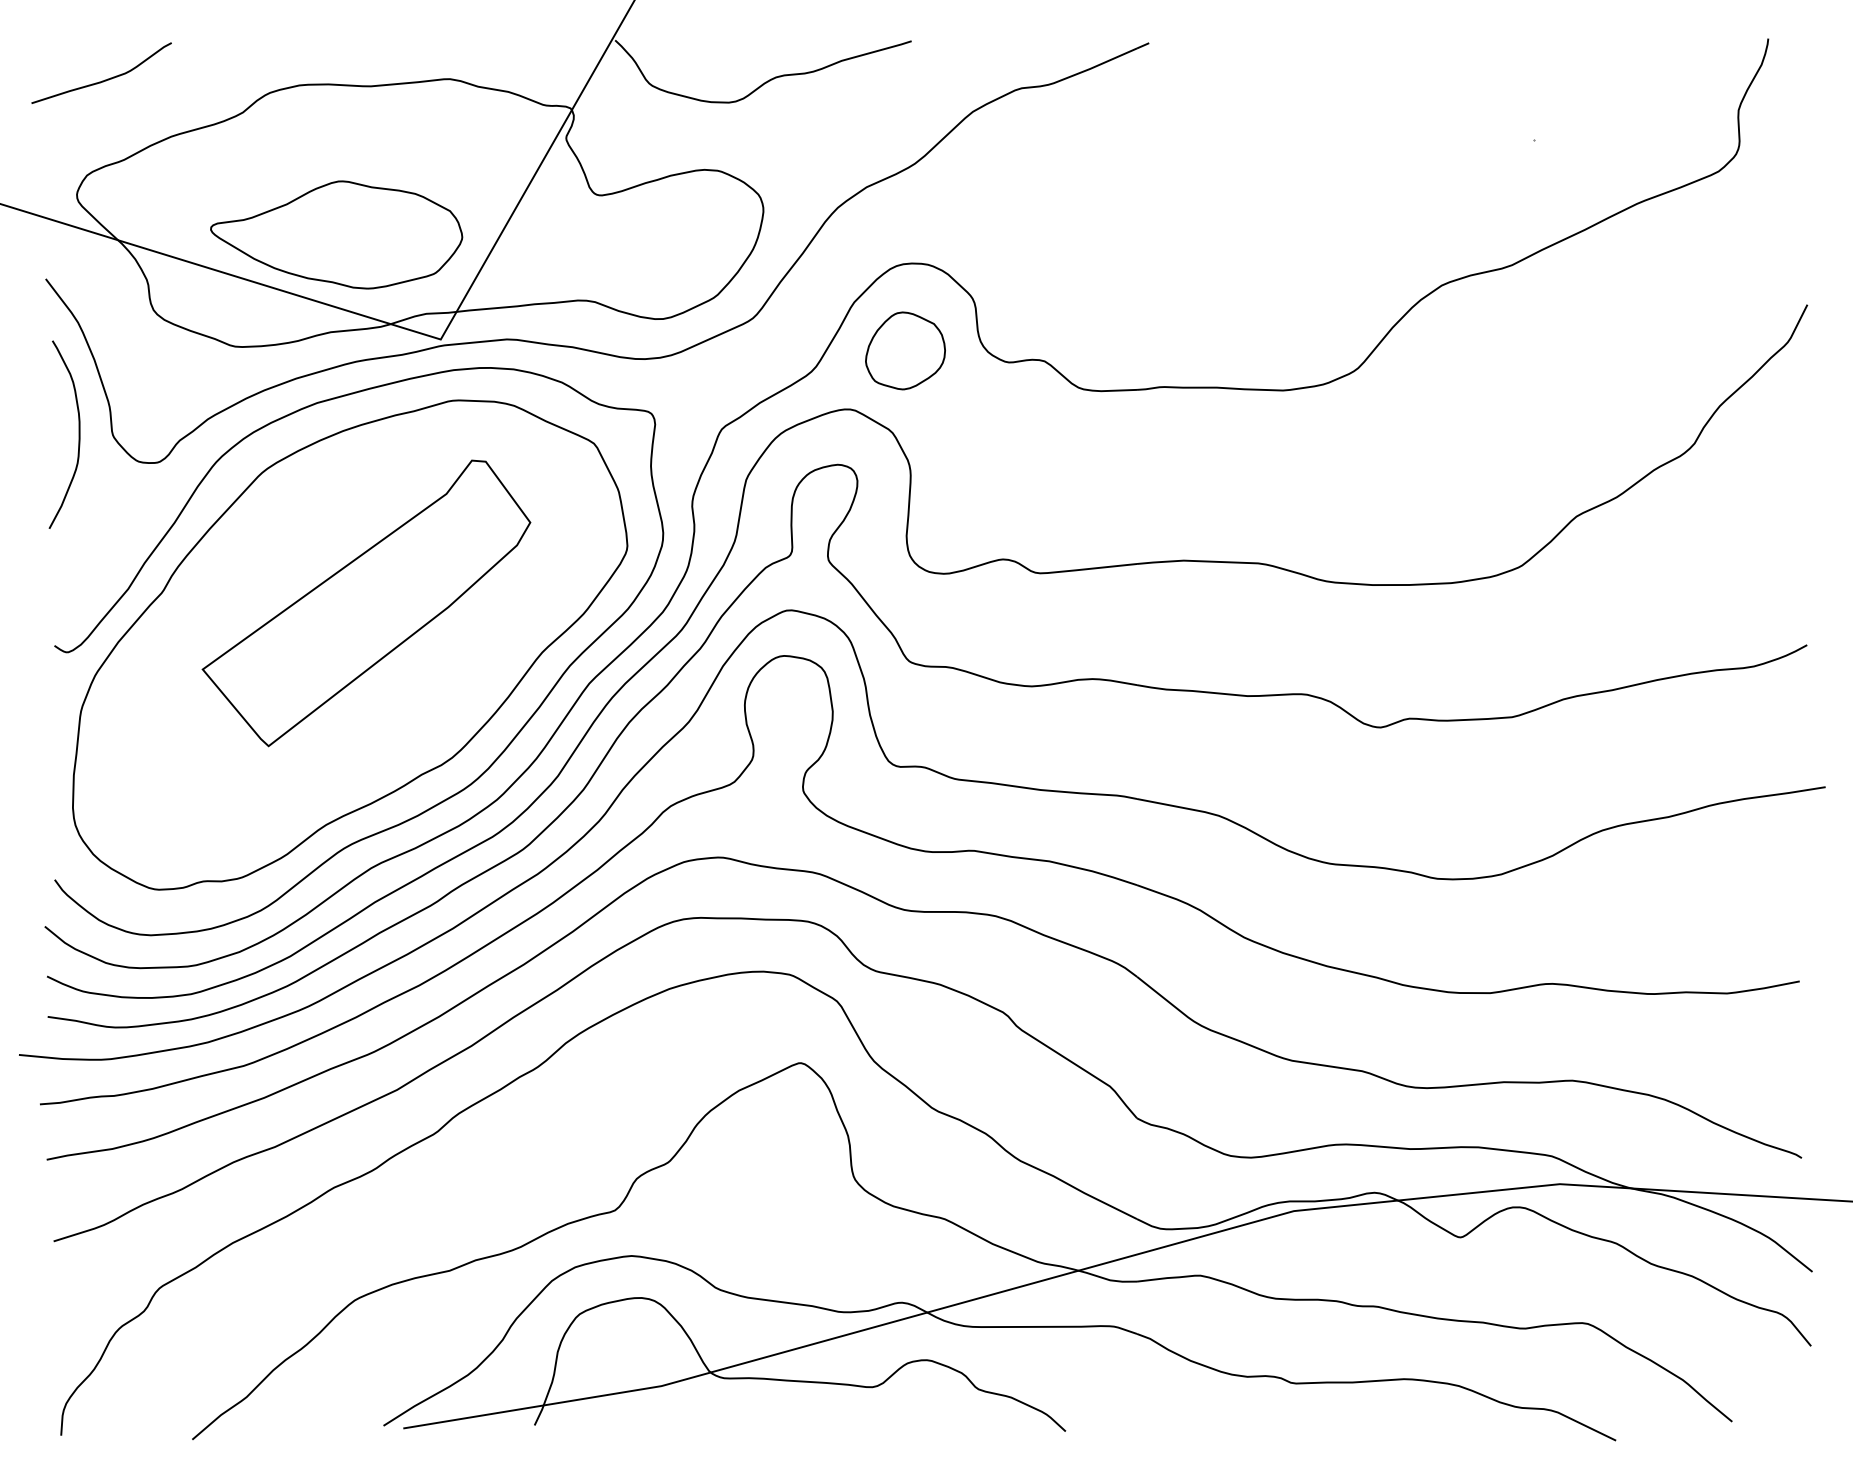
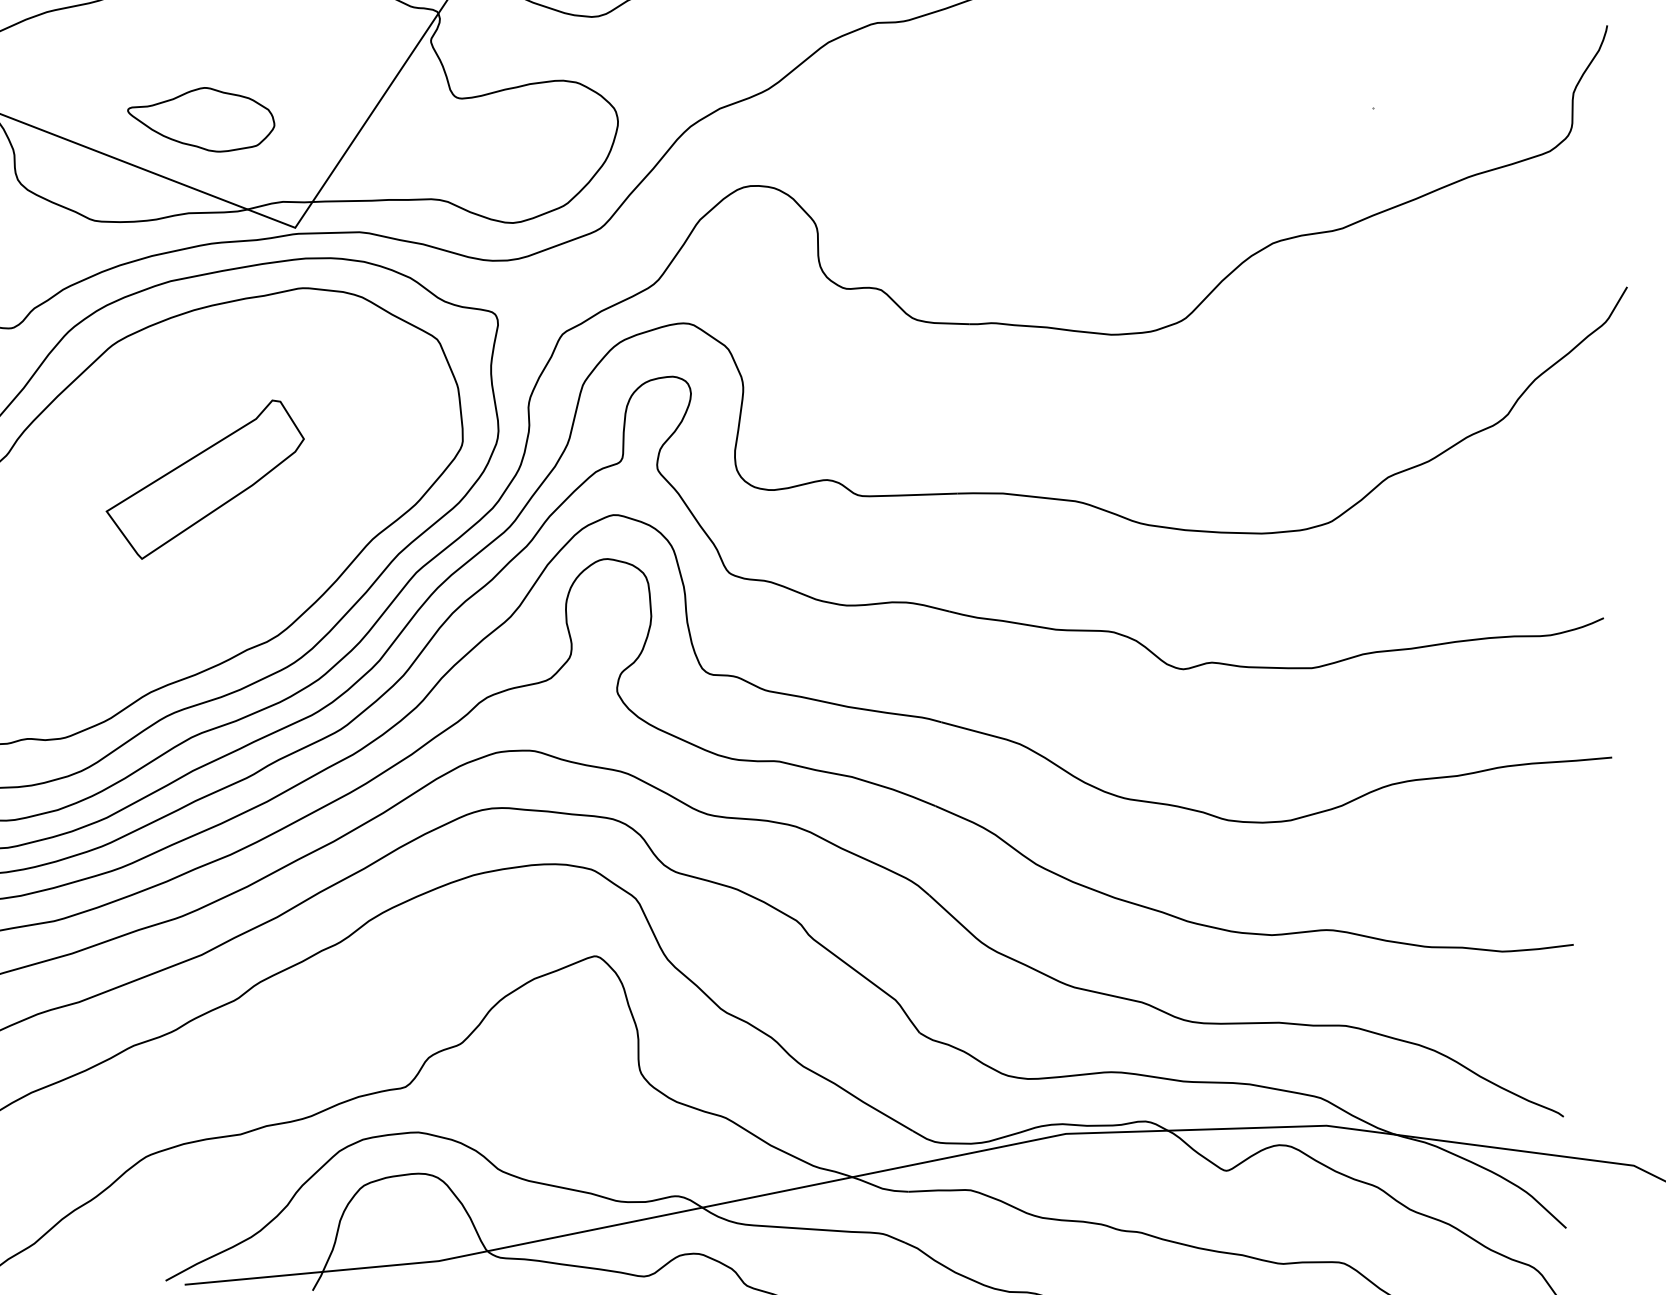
part: (336, 234) -> (200, 118), size x0.6
part: (905, 350) -> (746, 270), removed
part: (366, 603) -> (205, 479), size x0.6

